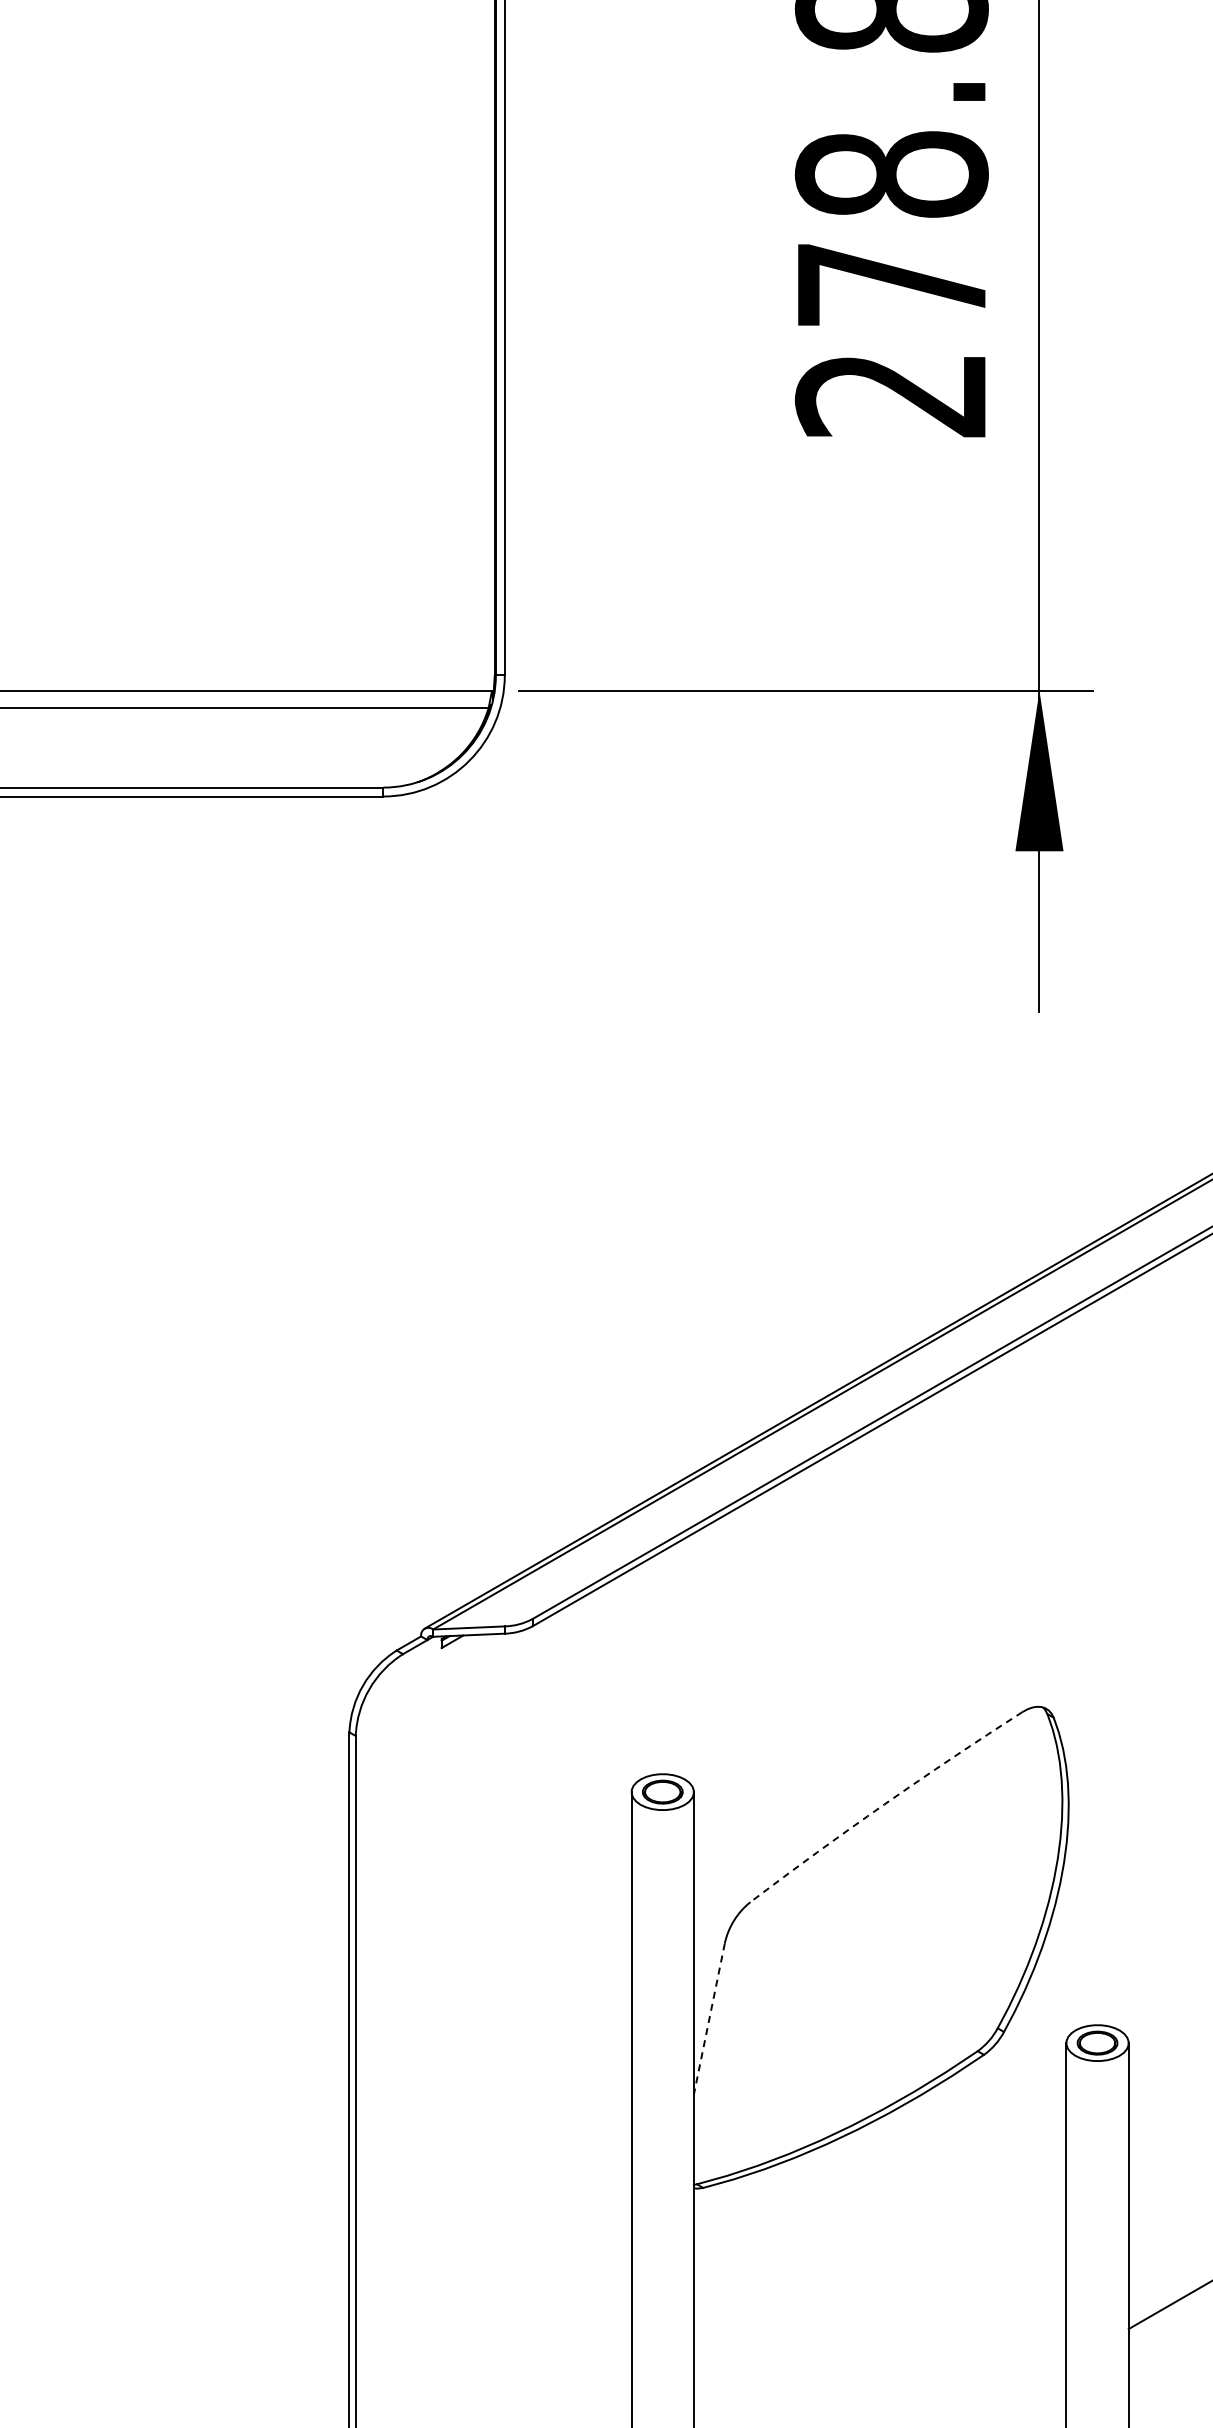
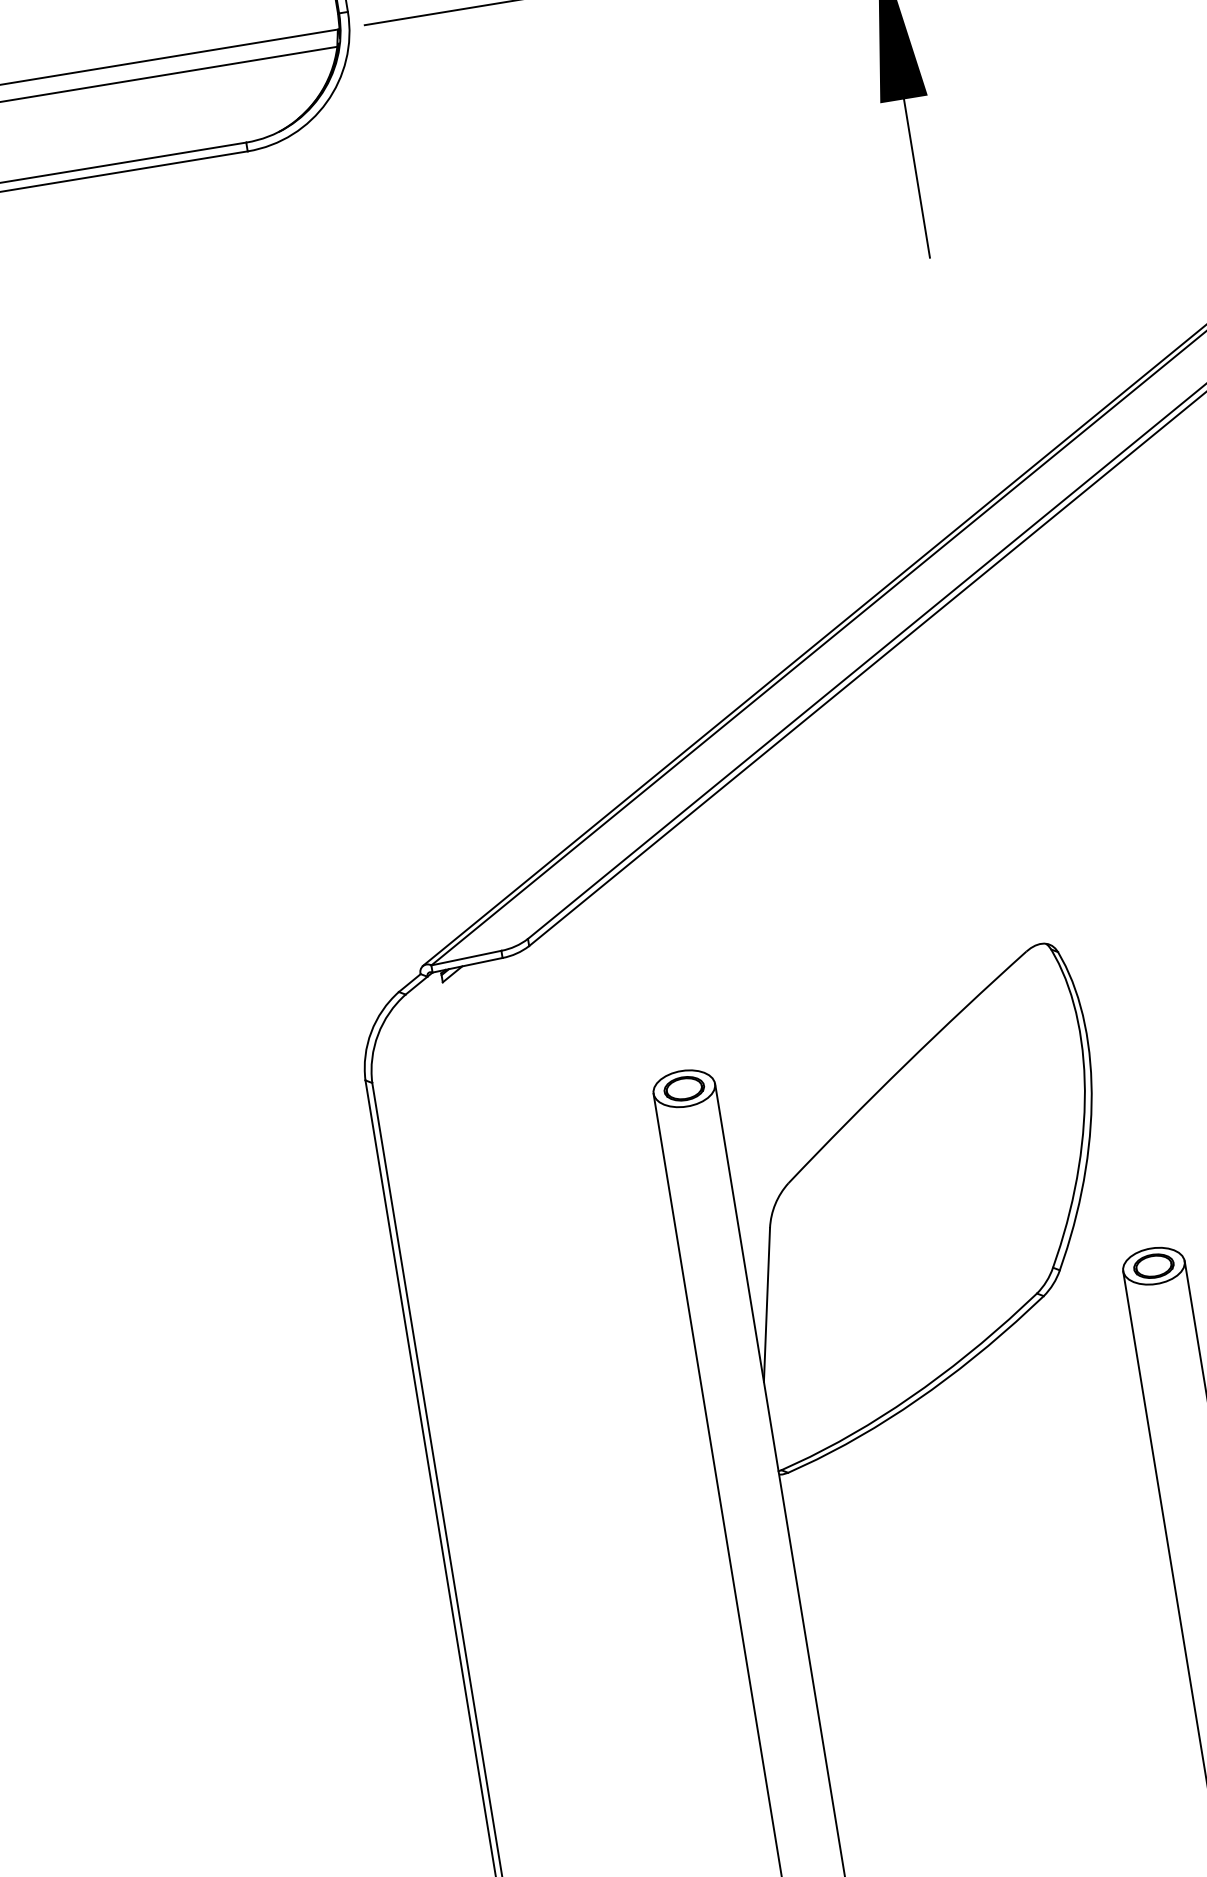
arc: (884, 1804) -> (905, 1065), dashed -> solid
line: (709, 2018) -> (767, 1304), dashed -> solid

